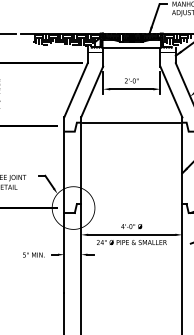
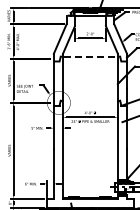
hatch: (67, 39) -> (55, 11), removed
line: (131, 122) -> (90, 56), solid -> dashed

